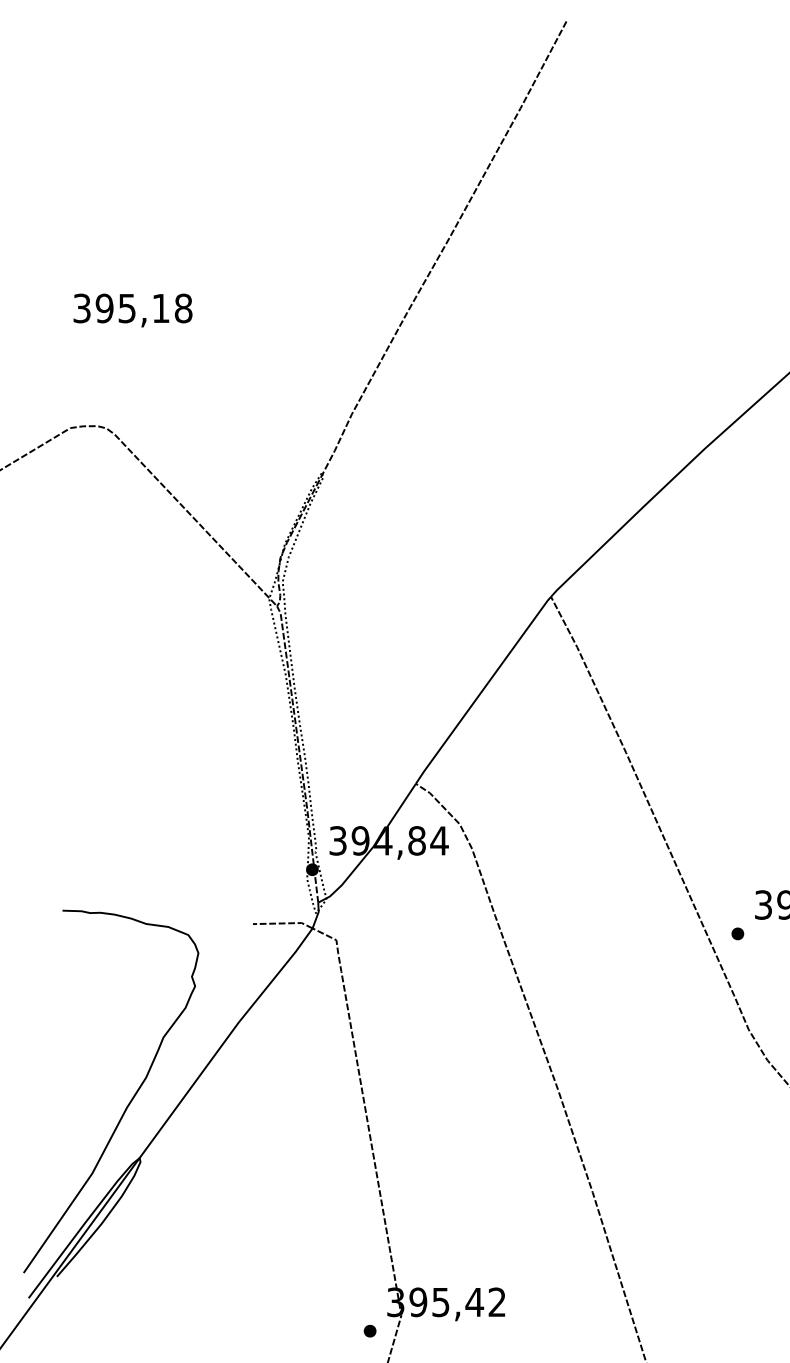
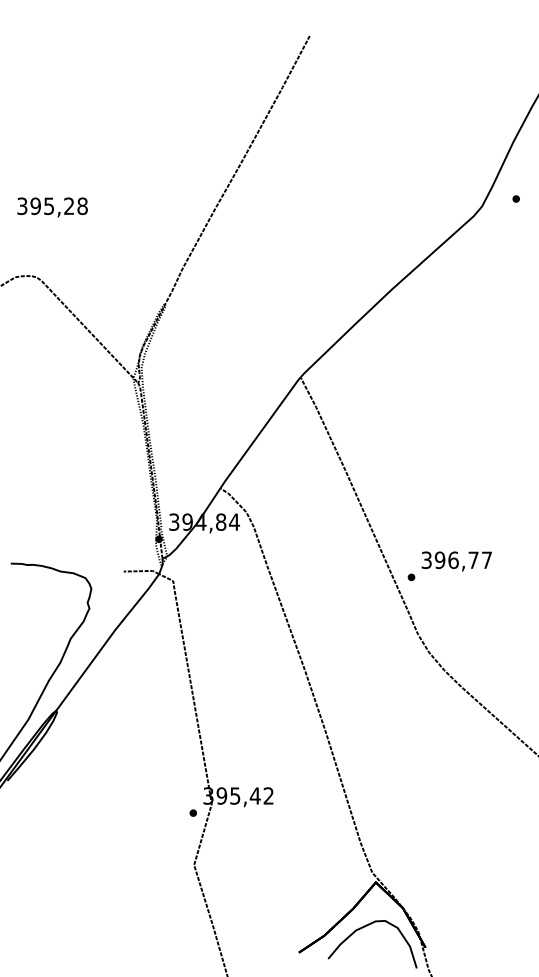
text: (159, 307) -> (68, 205), 395,18 -> 395,28

